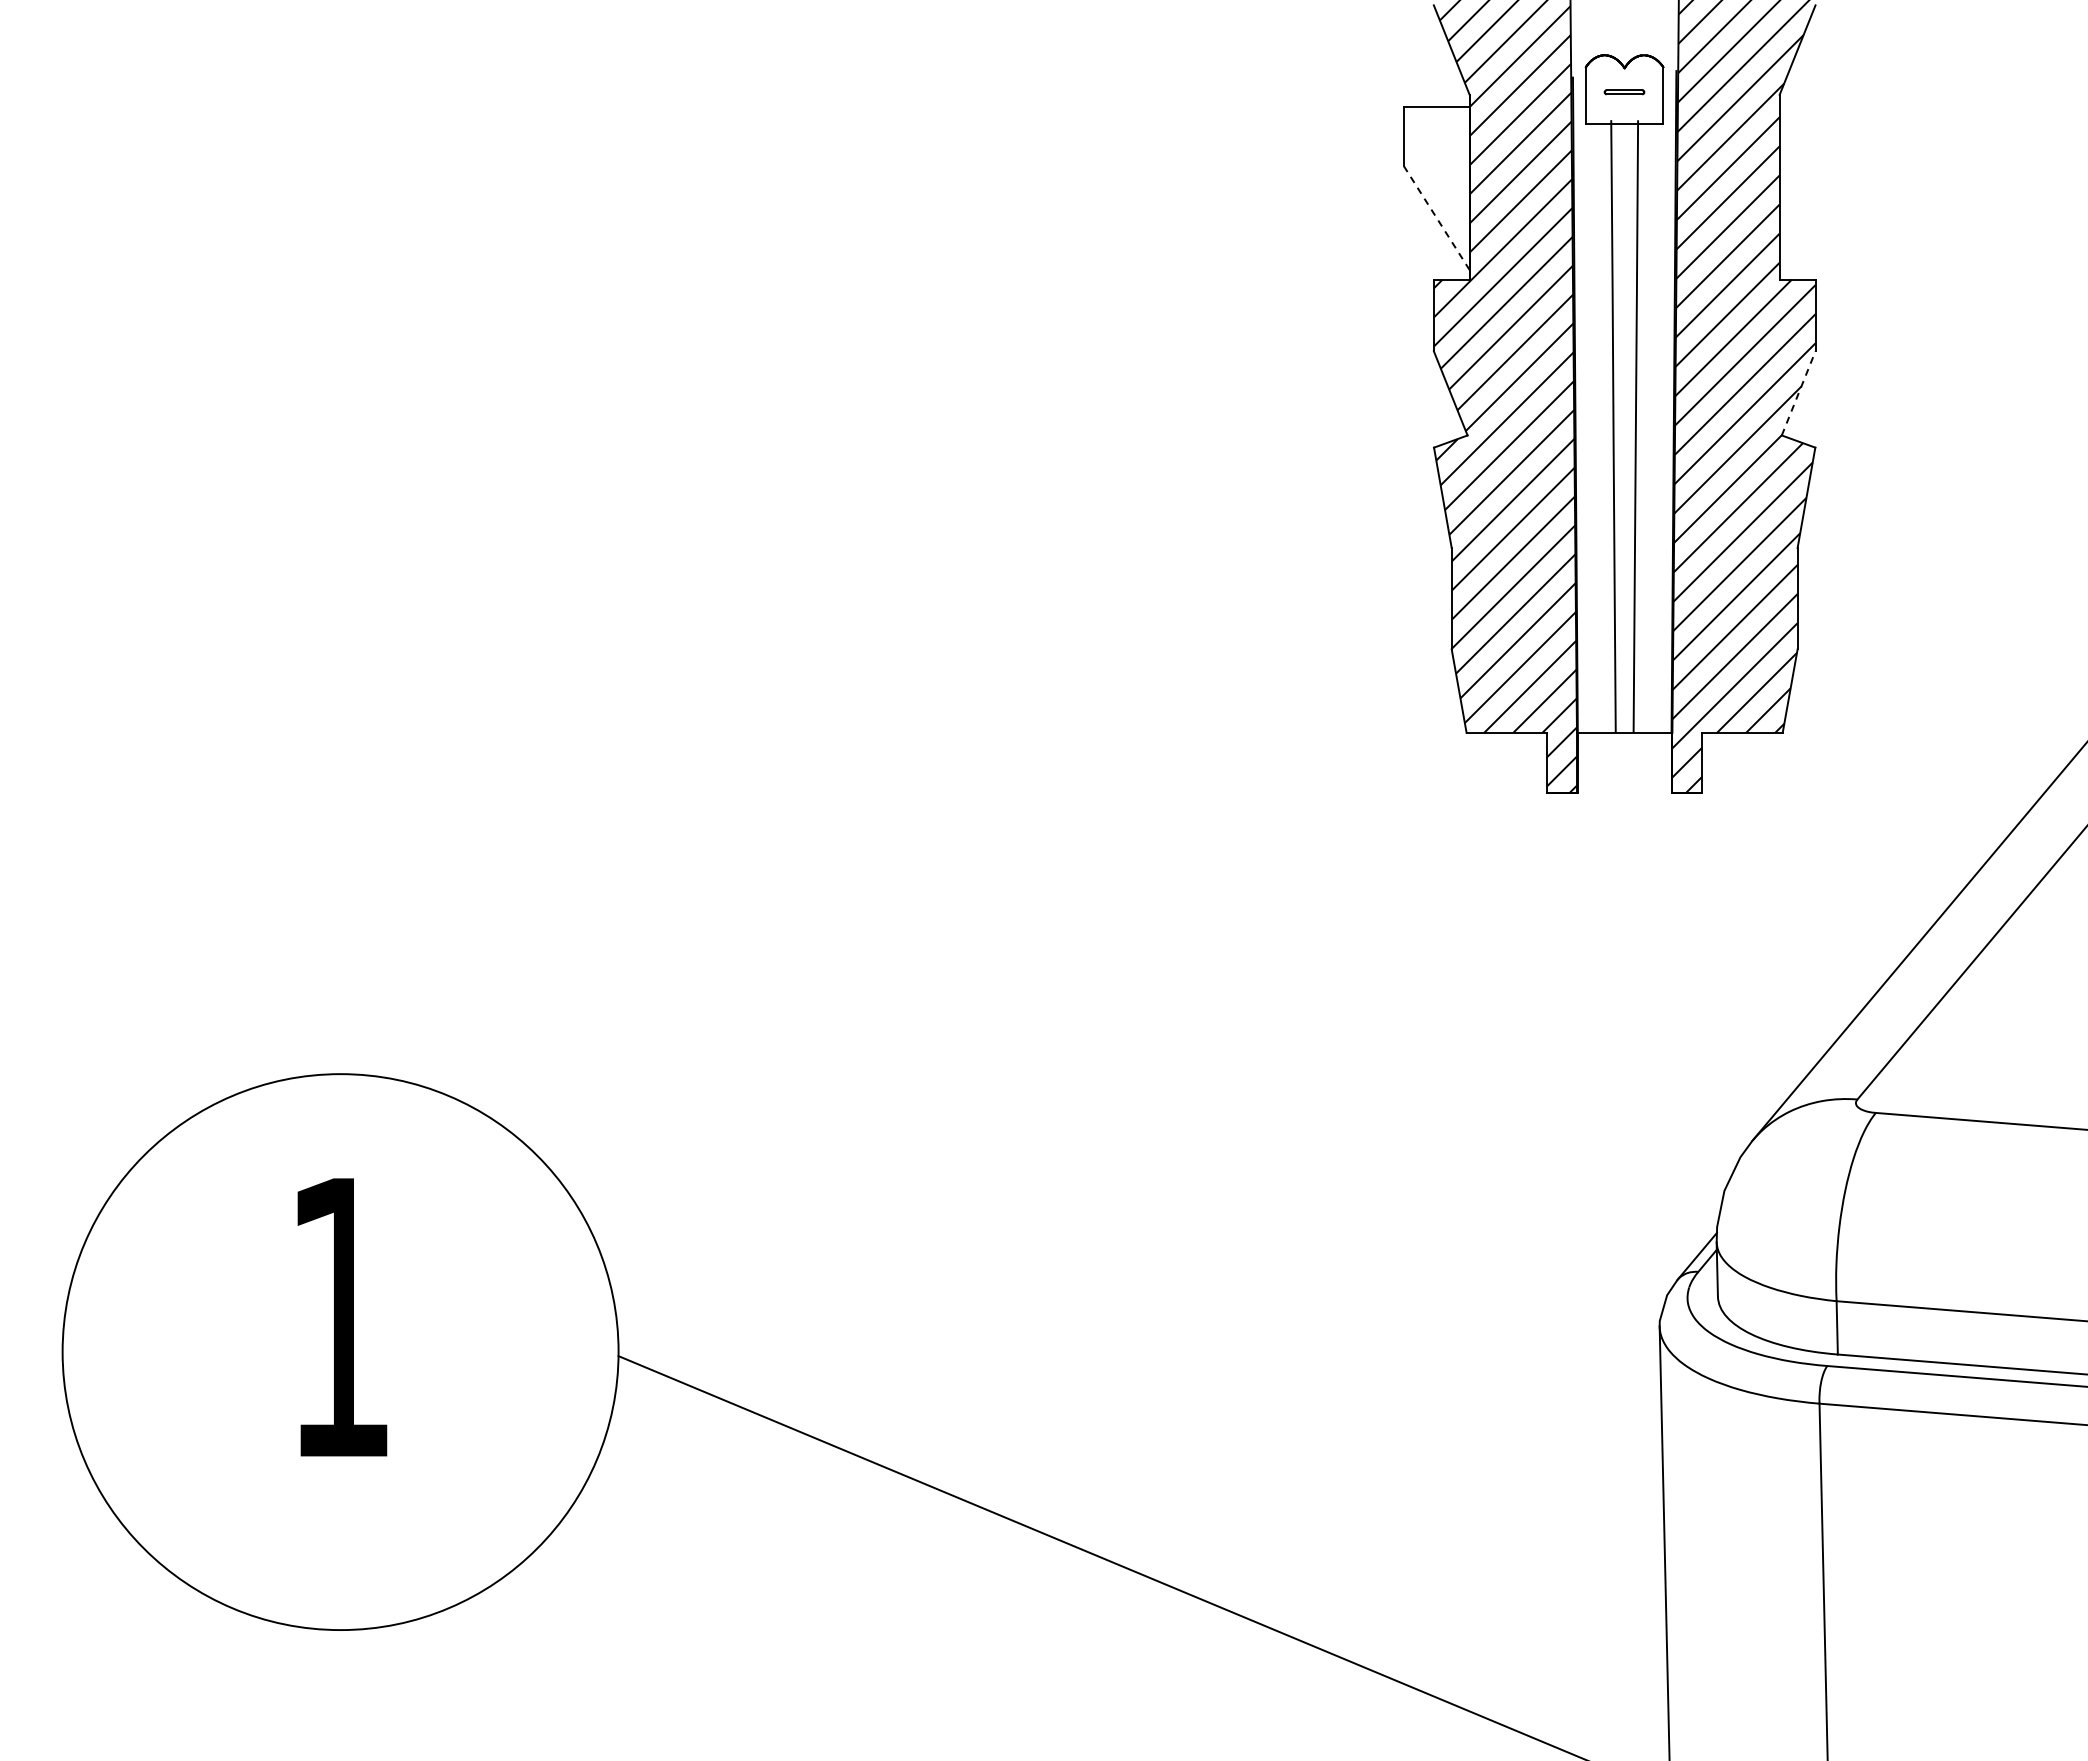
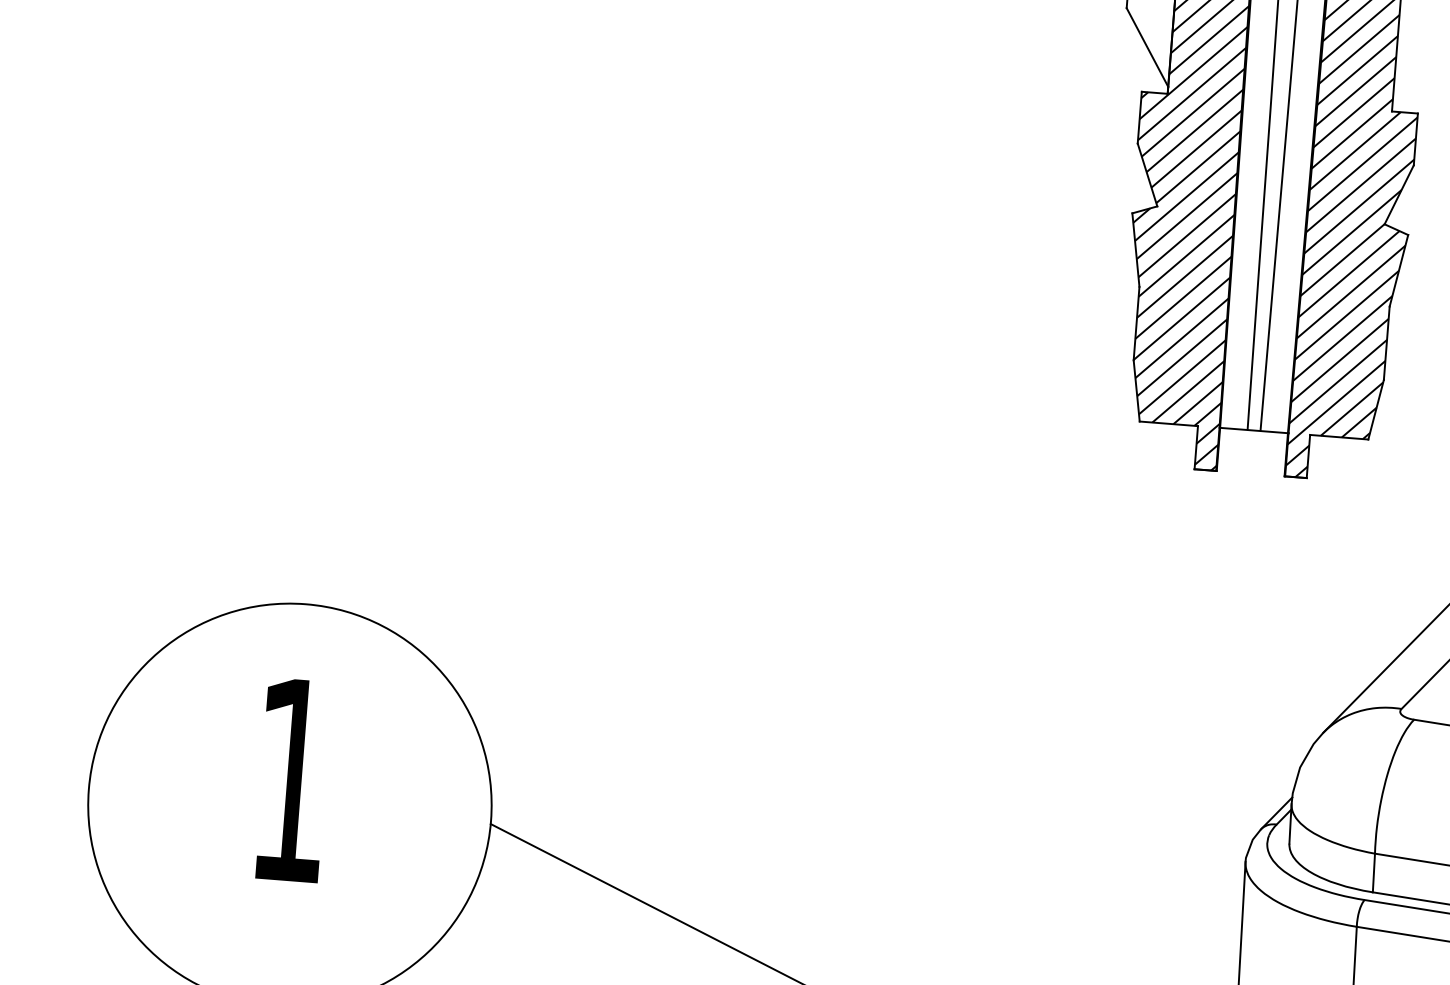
line: (1436, 217) -> (1147, 46), dashed -> solid
line: (1798, 392) -> (1399, 194), dashed -> solid

